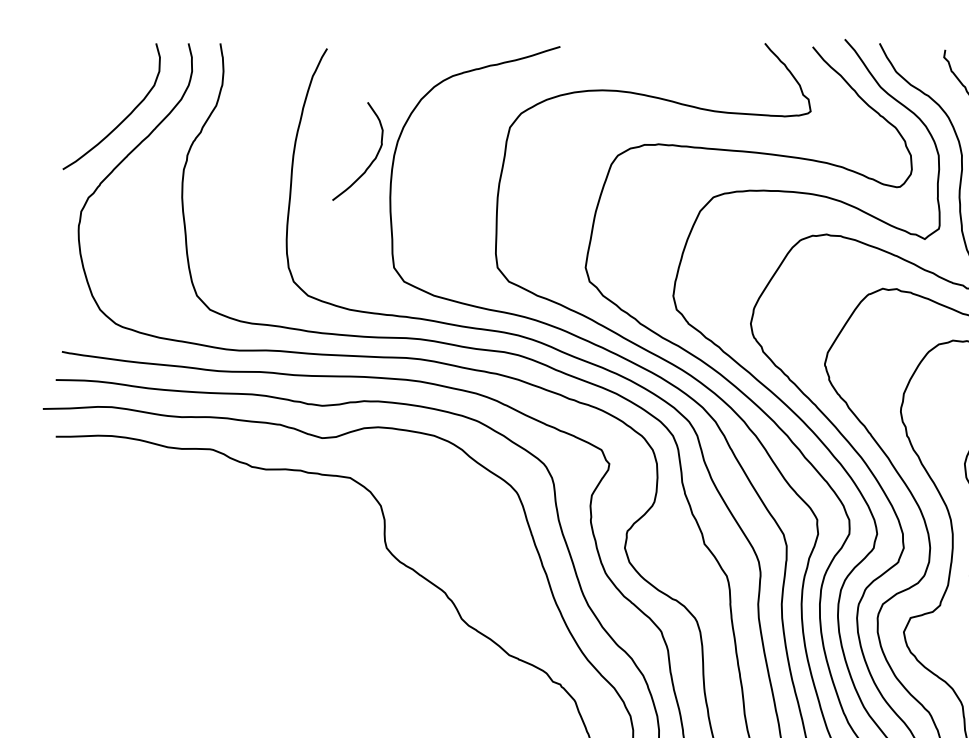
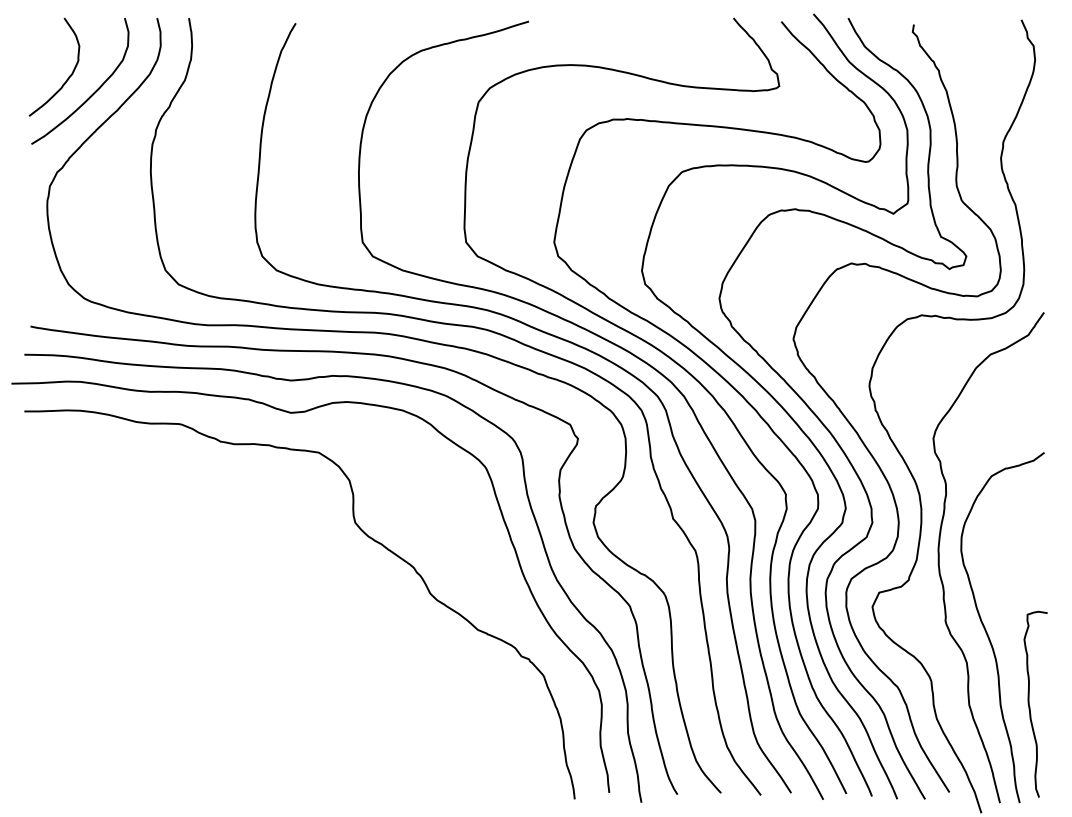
curve: (371, 160) -> (68, 76), moved

